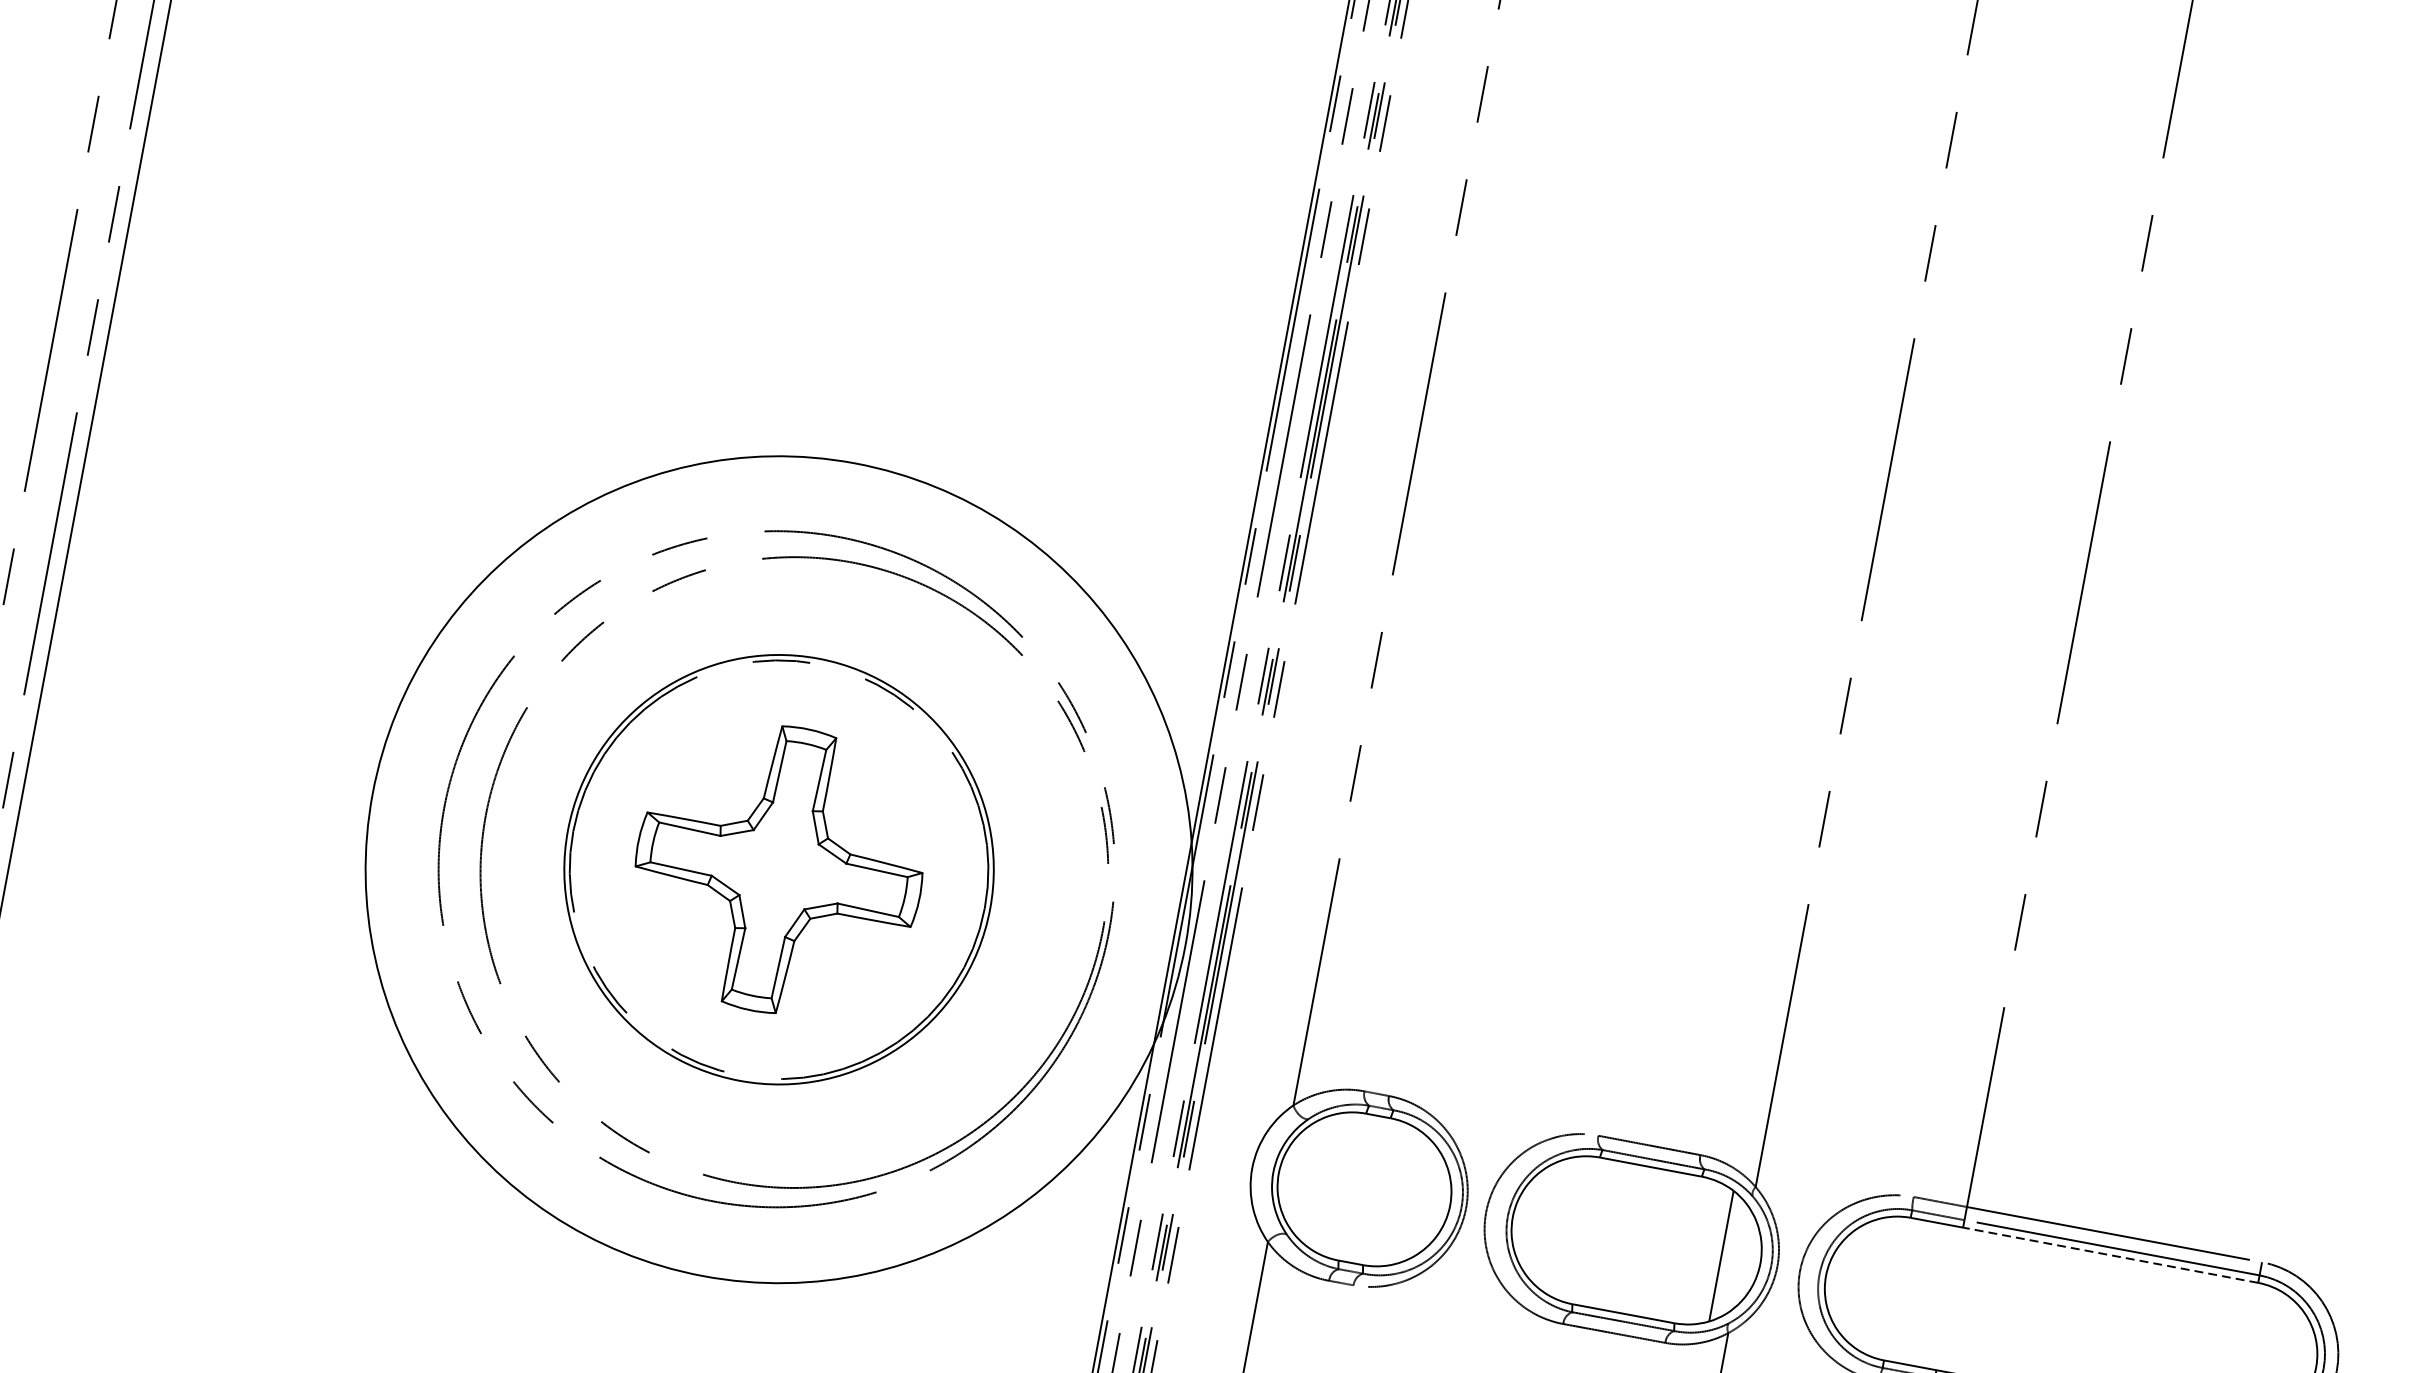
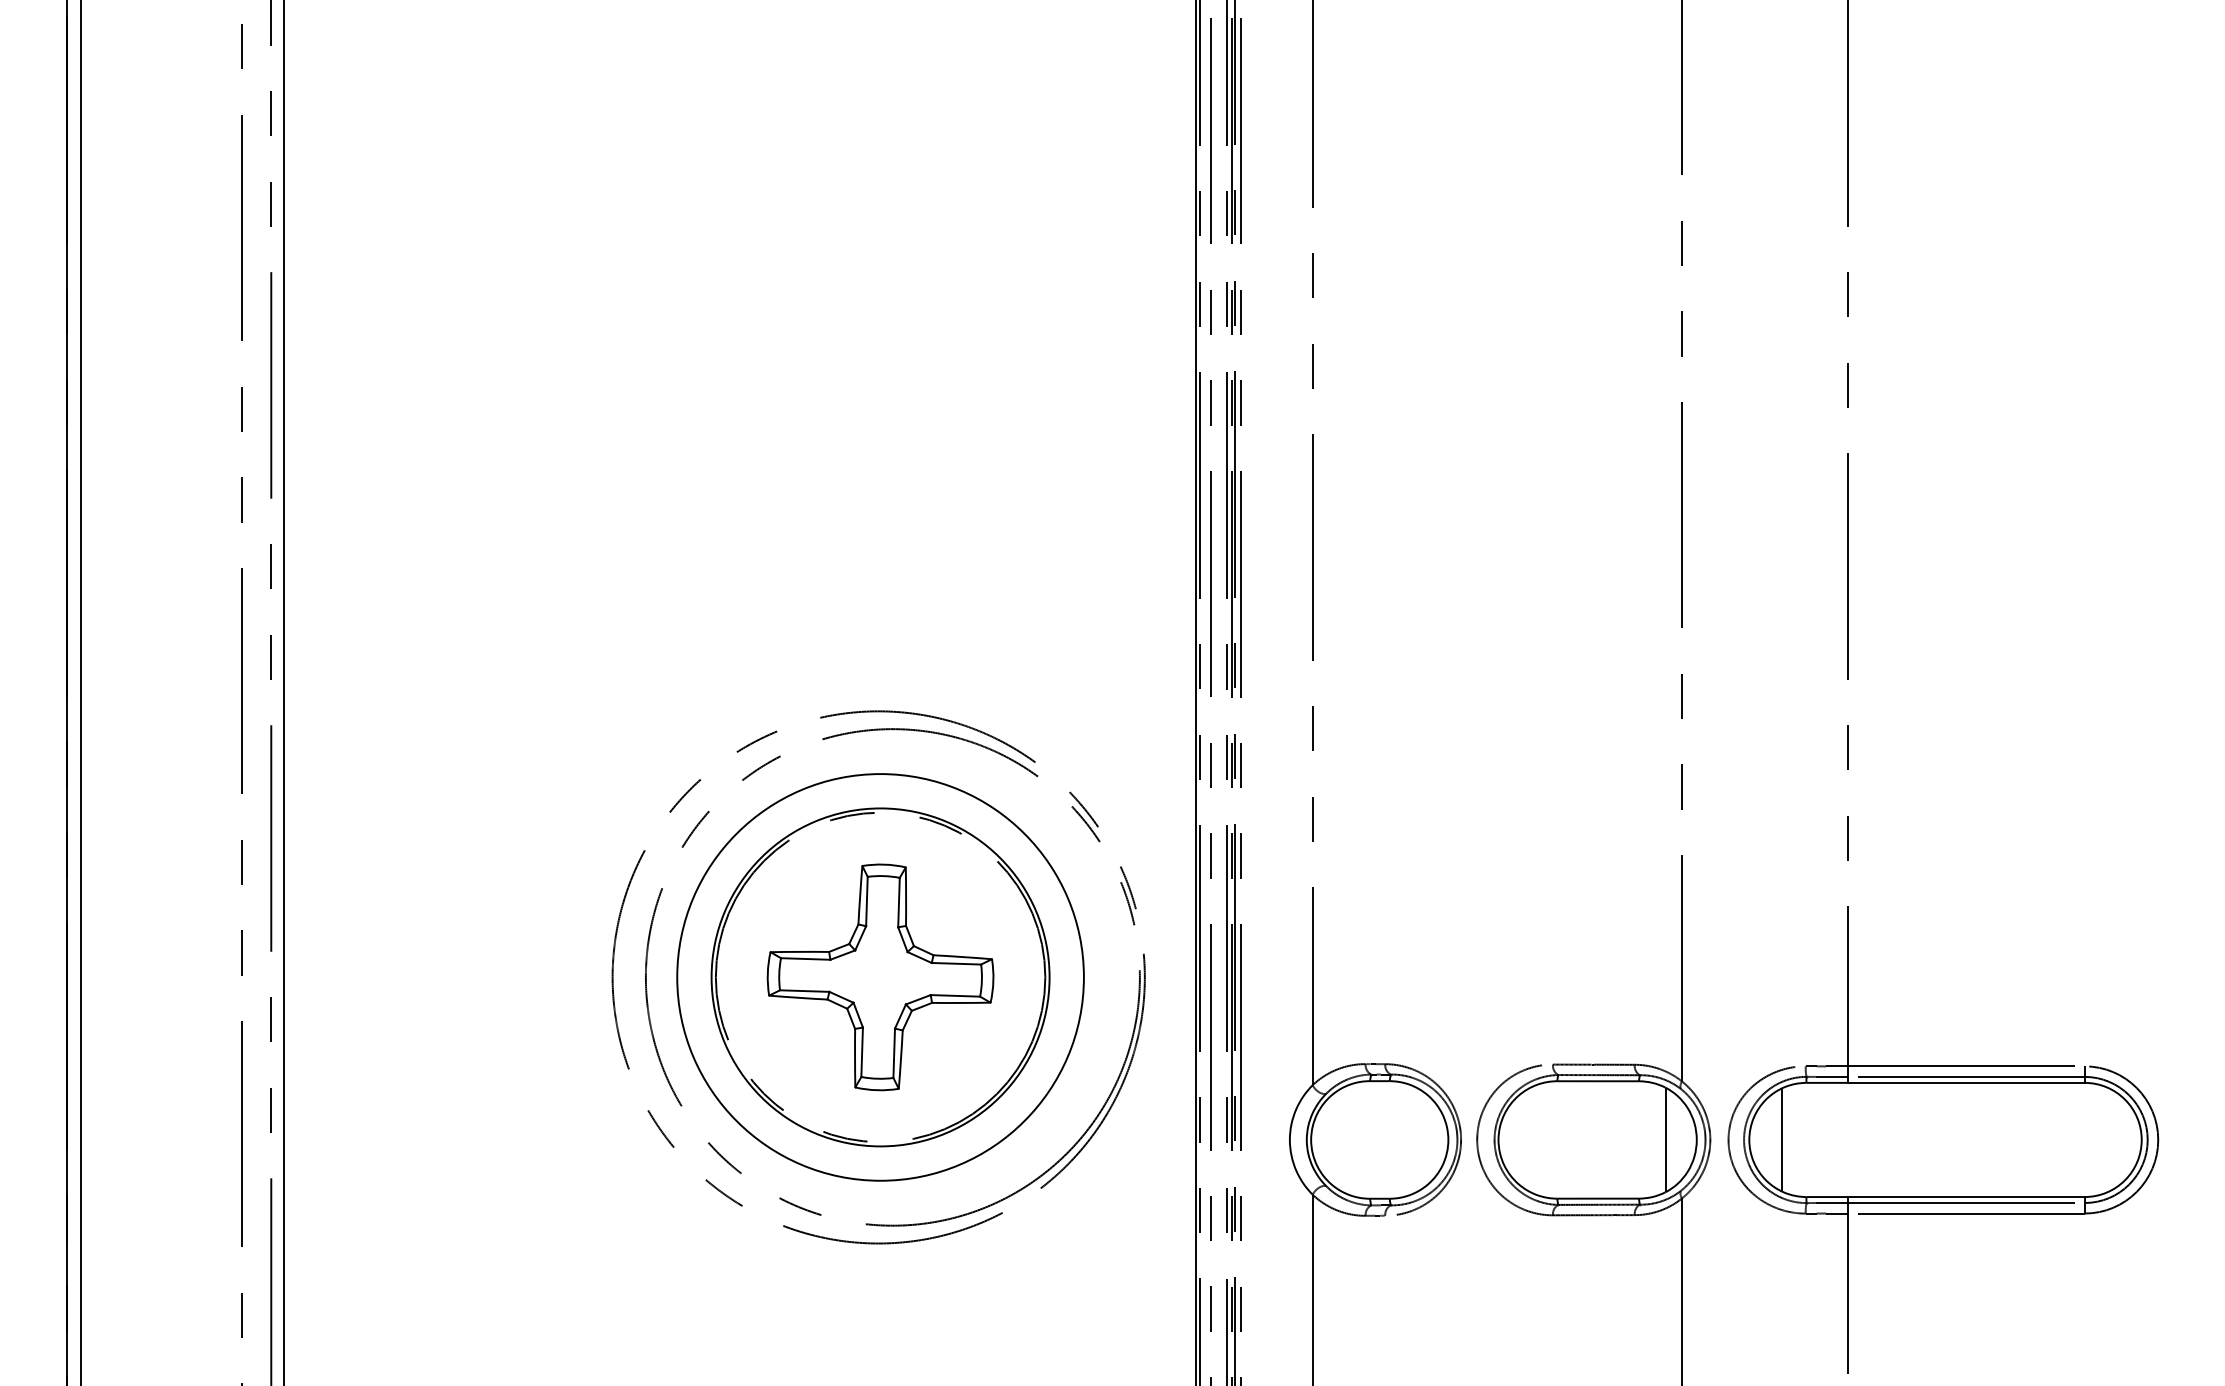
circle: (778, 869) -> (880, 977), size x0.62
line: (2110, 1254) -> (1966, 1082), dashed -> solid
line: (1866, 1282) -> (1781, 1139), added

